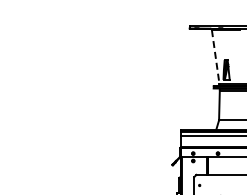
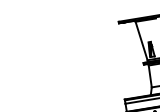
line: (215, 56) -> (141, 40), dashed -> solid

